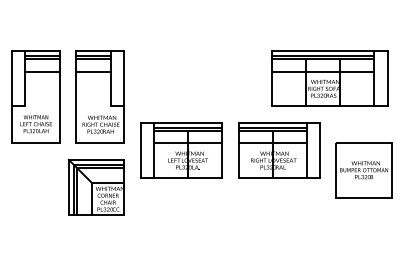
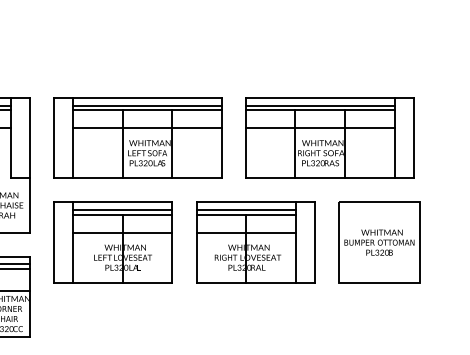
part: (198, 78) -> (138, 138), added
part: (363, 170) -> (378, 243), moved

